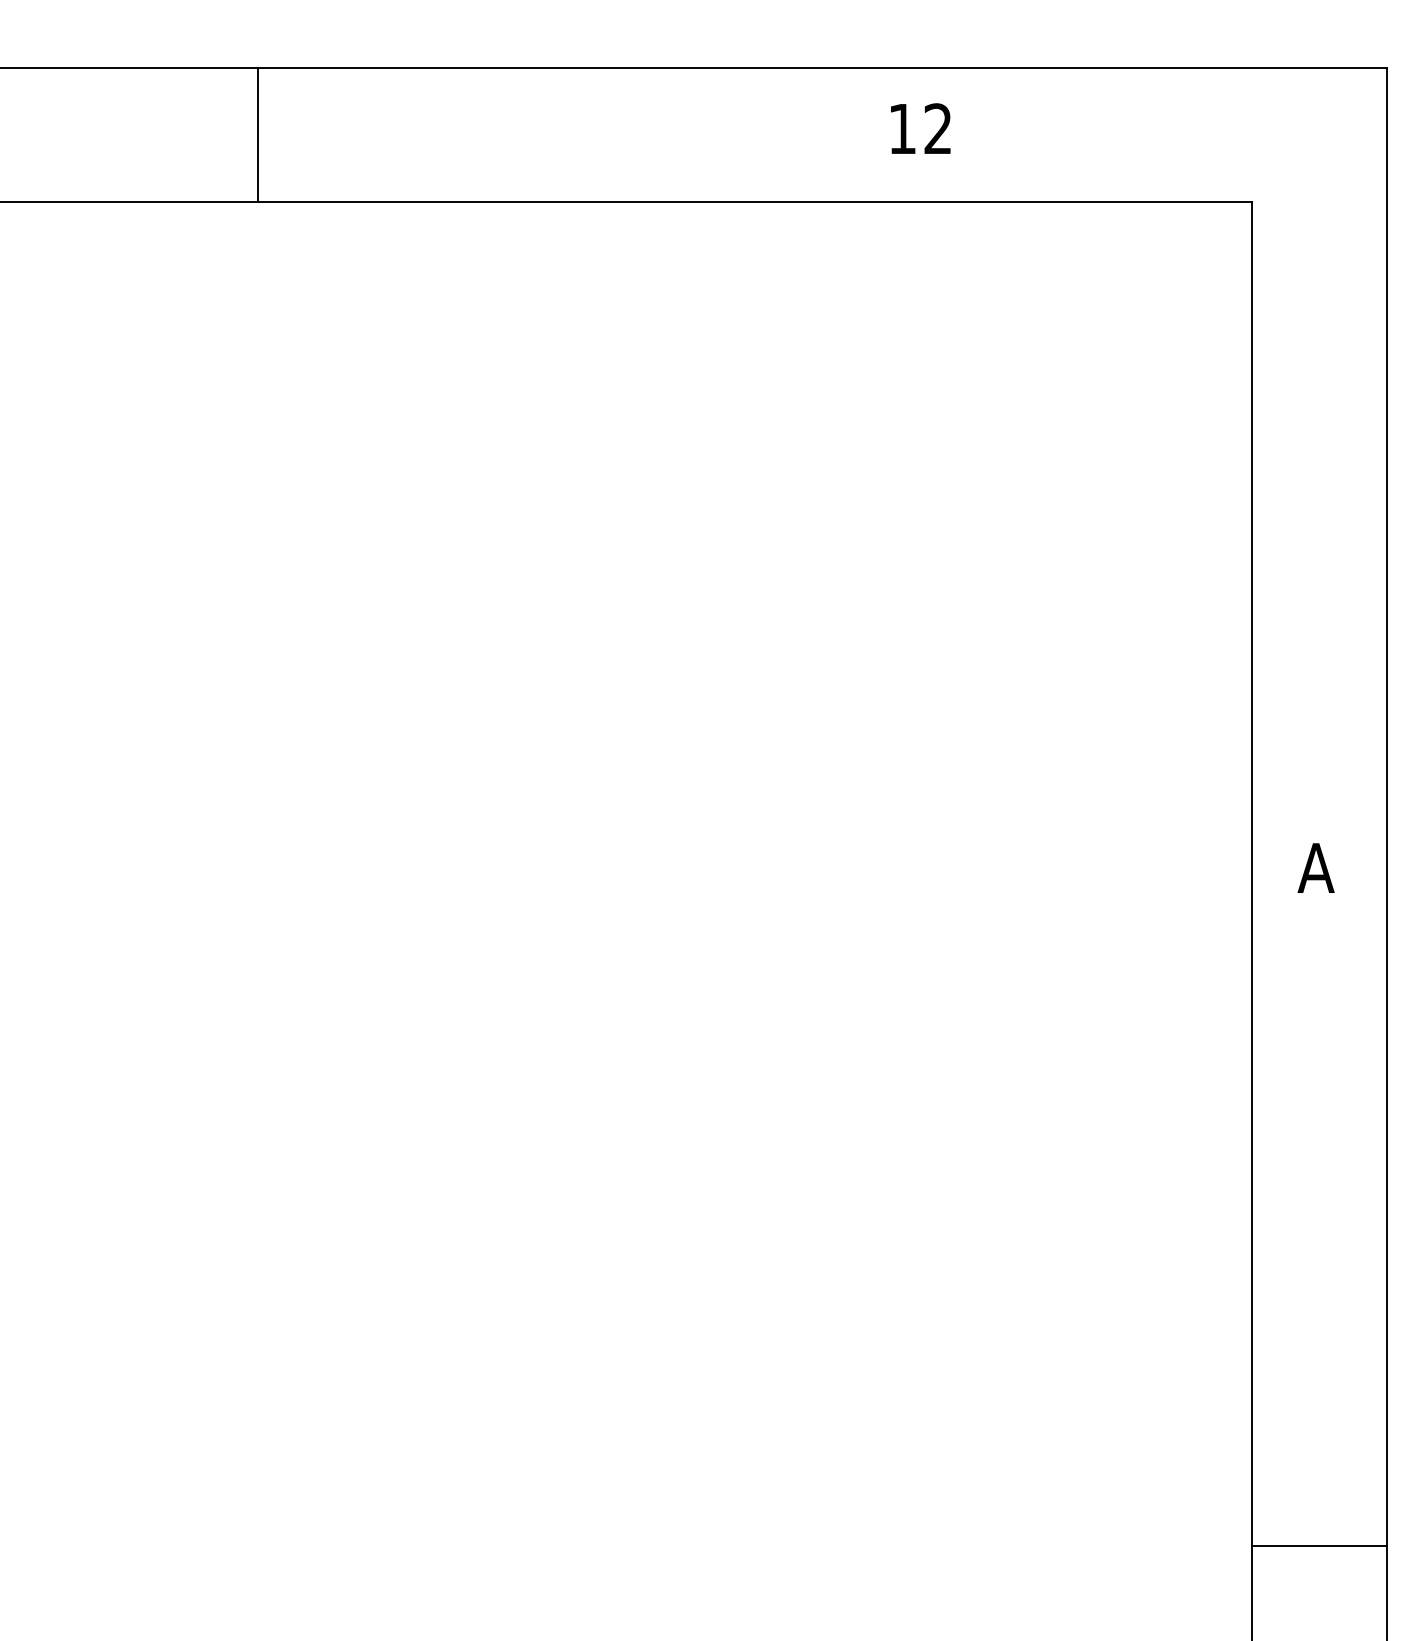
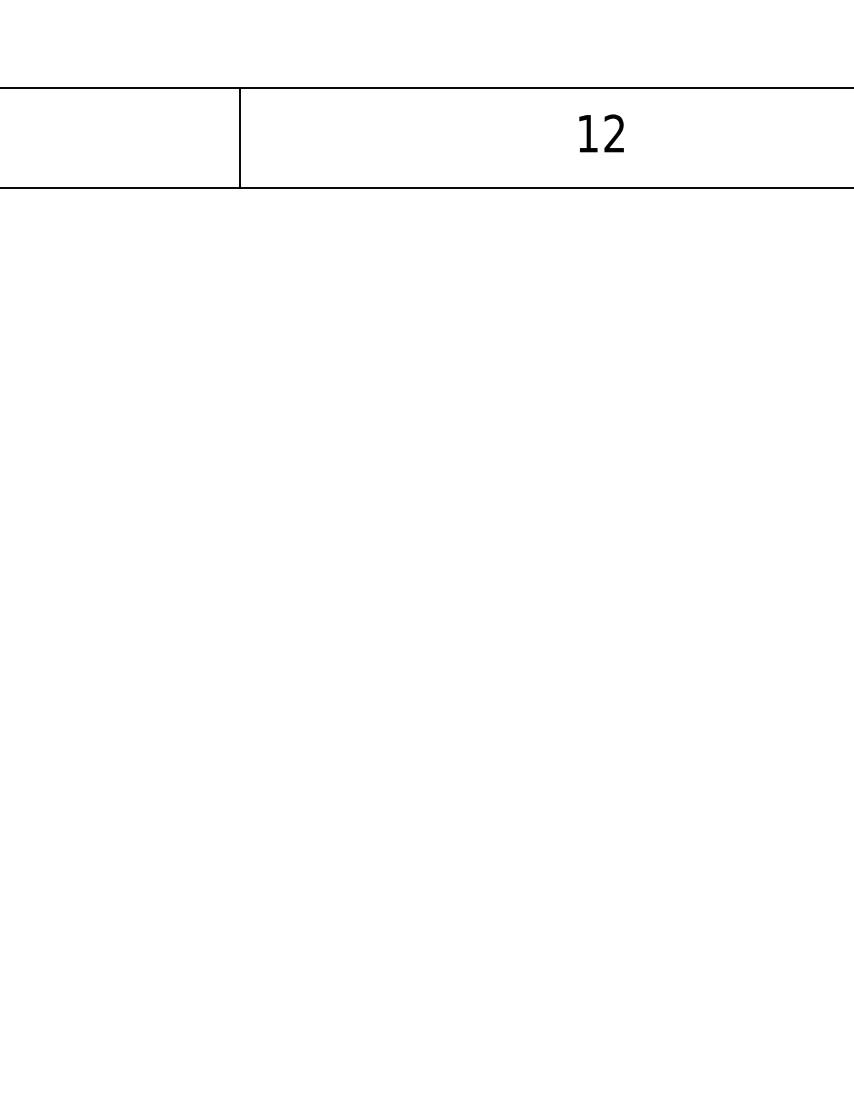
text: (920, 128) -> (601, 133), moved
line: (257, 134) -> (240, 137), moved

